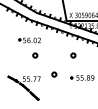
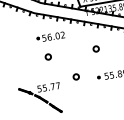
part: (29, 40) -> (50, 37), moved

